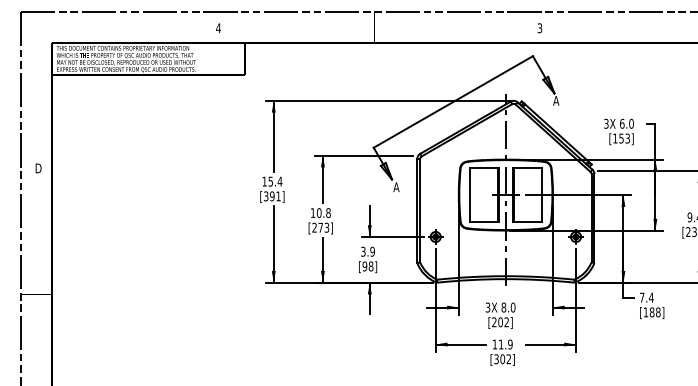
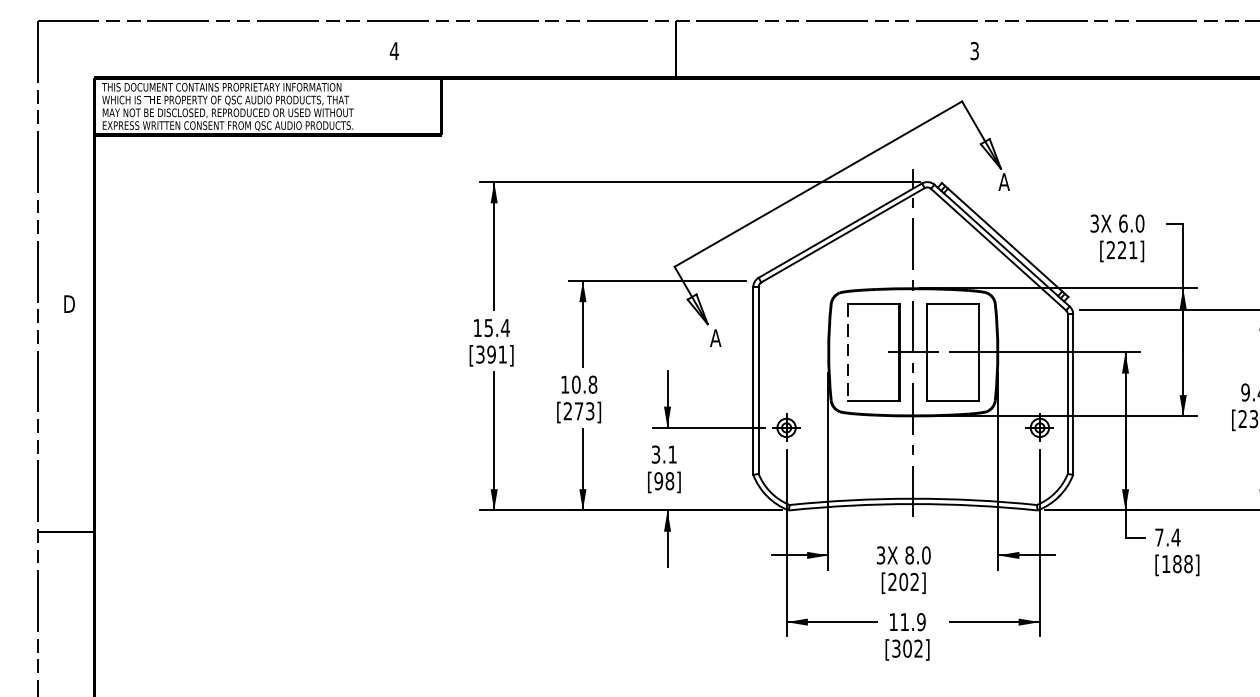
text: (621, 138) -> (1122, 250), [153] -> [221]
line: (469, 195) -> (847, 353), solid -> dashed
text: (372, 251) -> (672, 454), 3.9 -> 3.1

